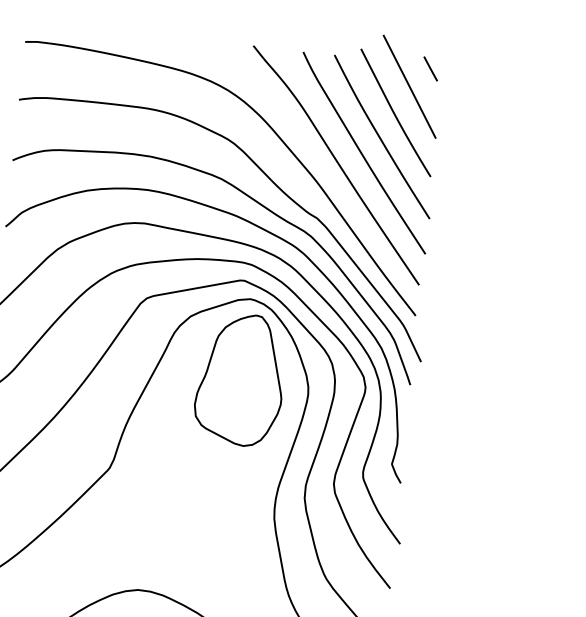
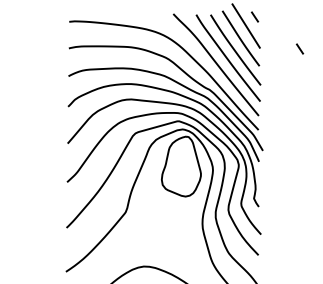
line: (521, 146) -> (299, 48), added

